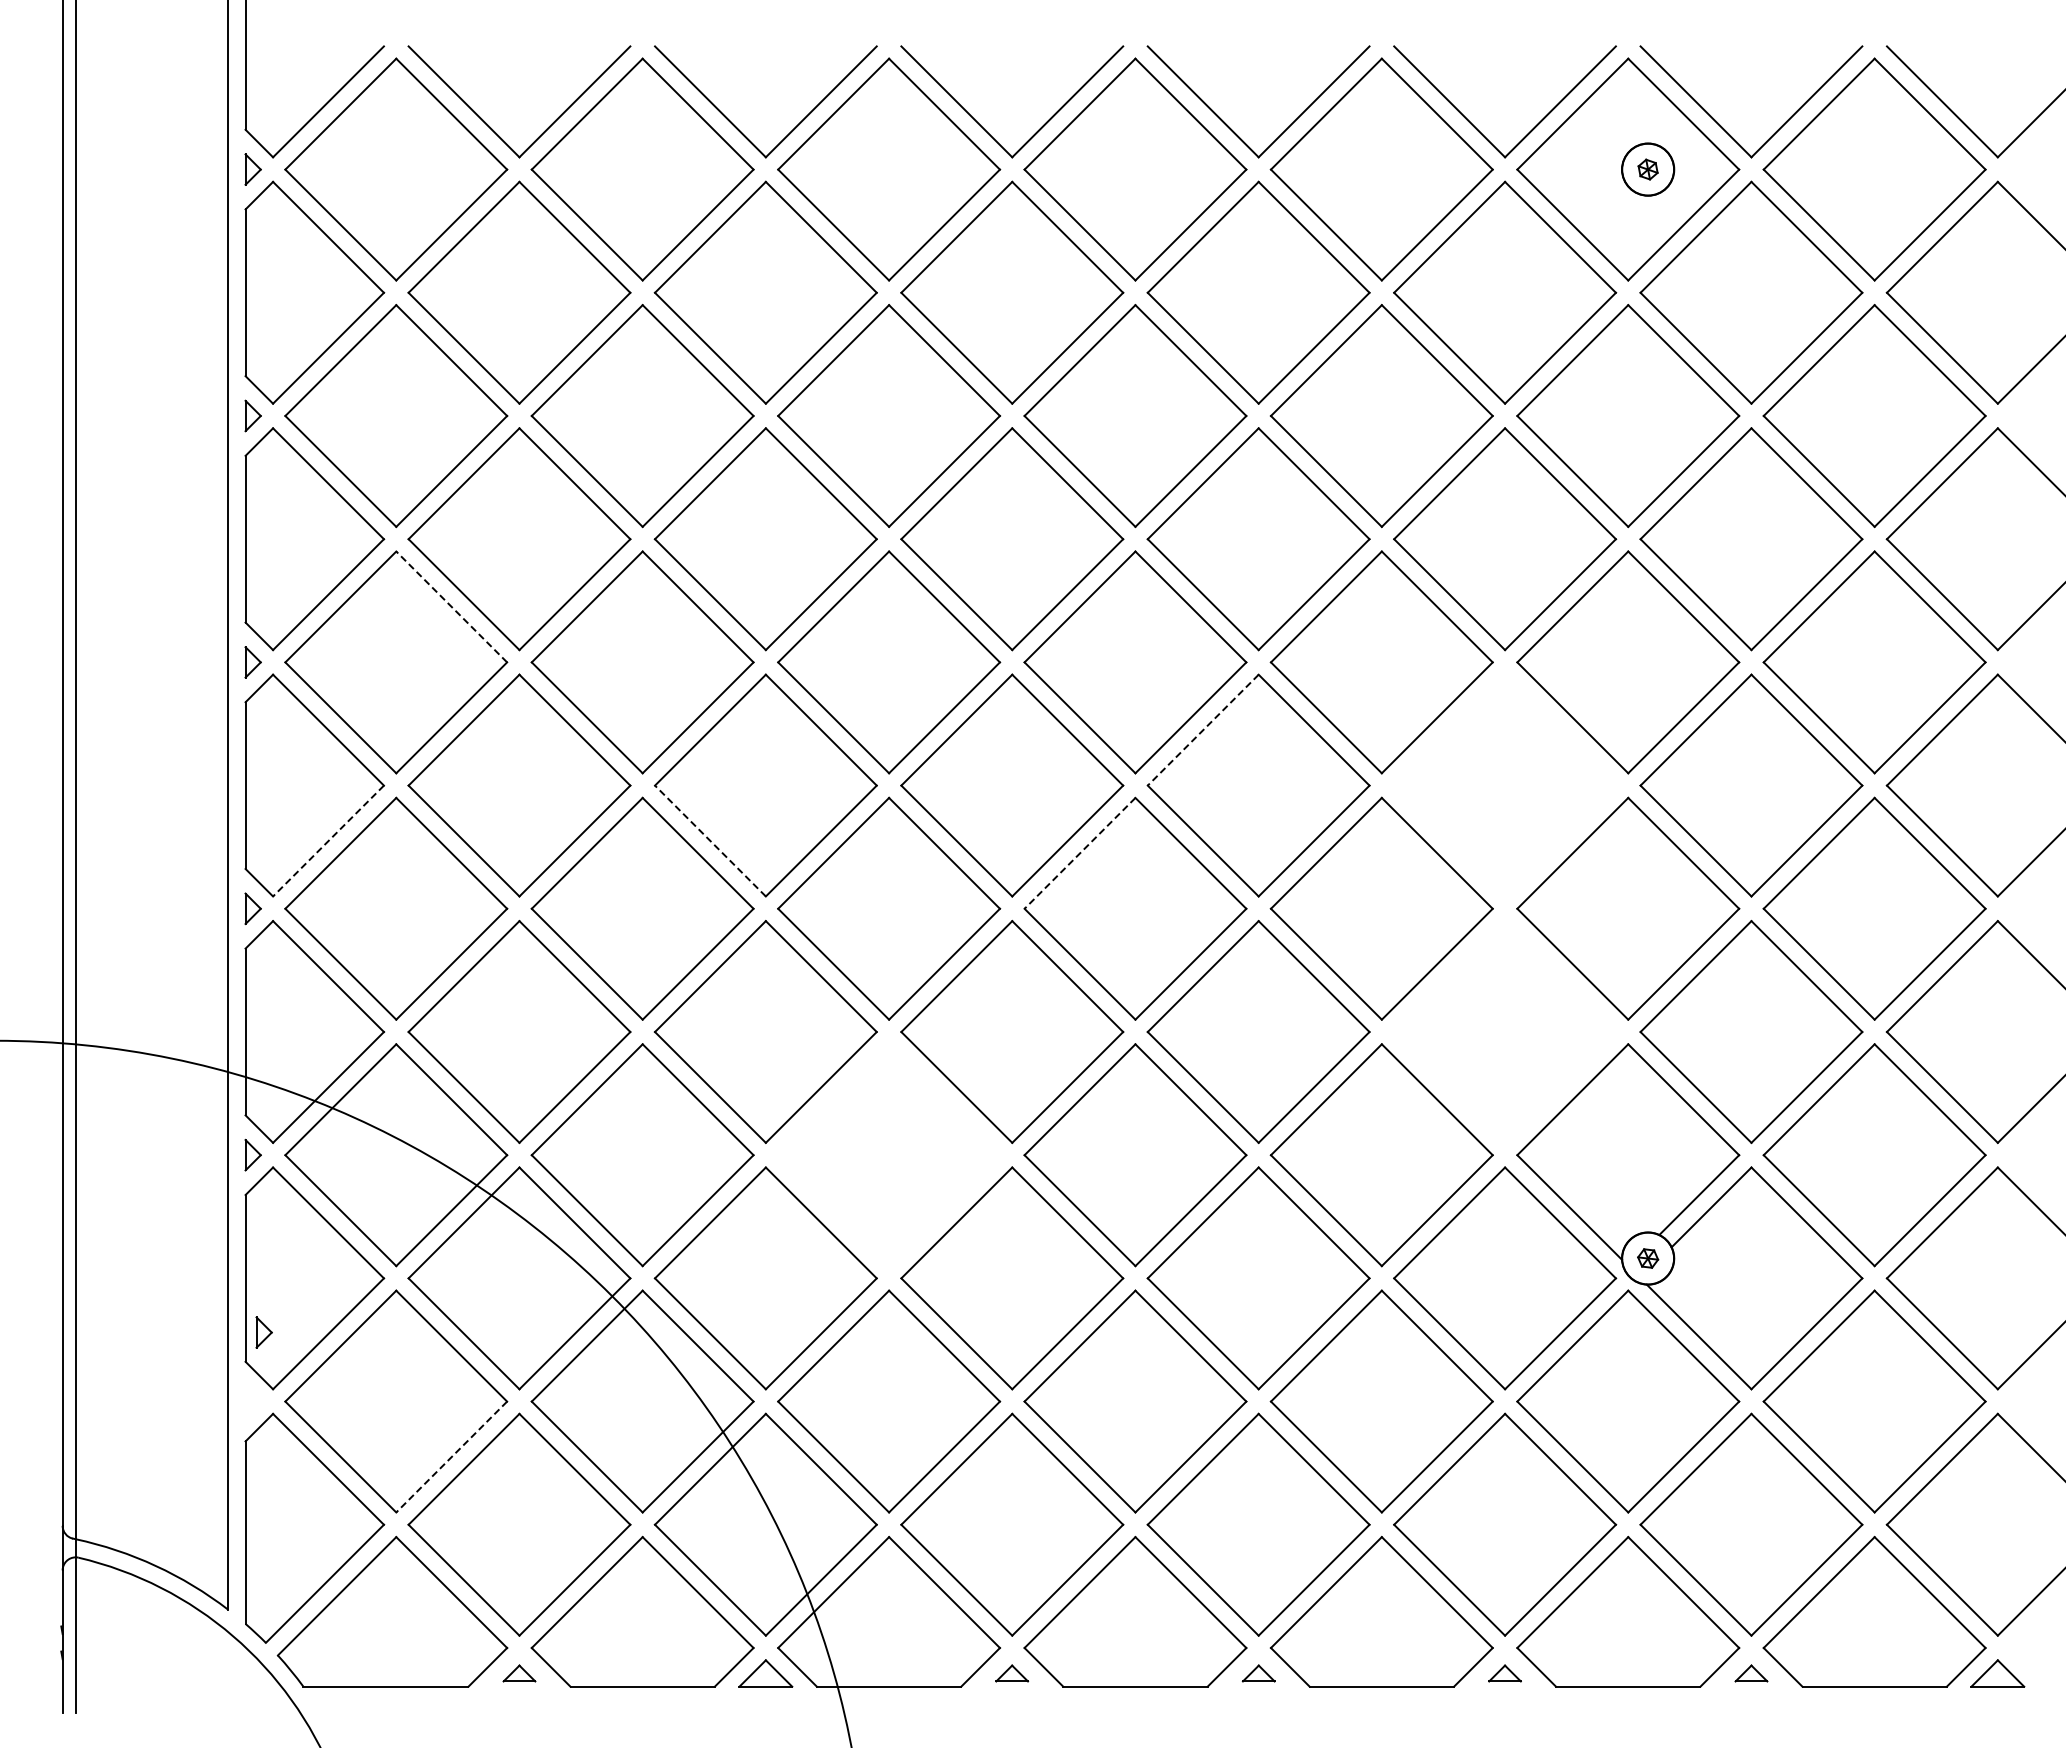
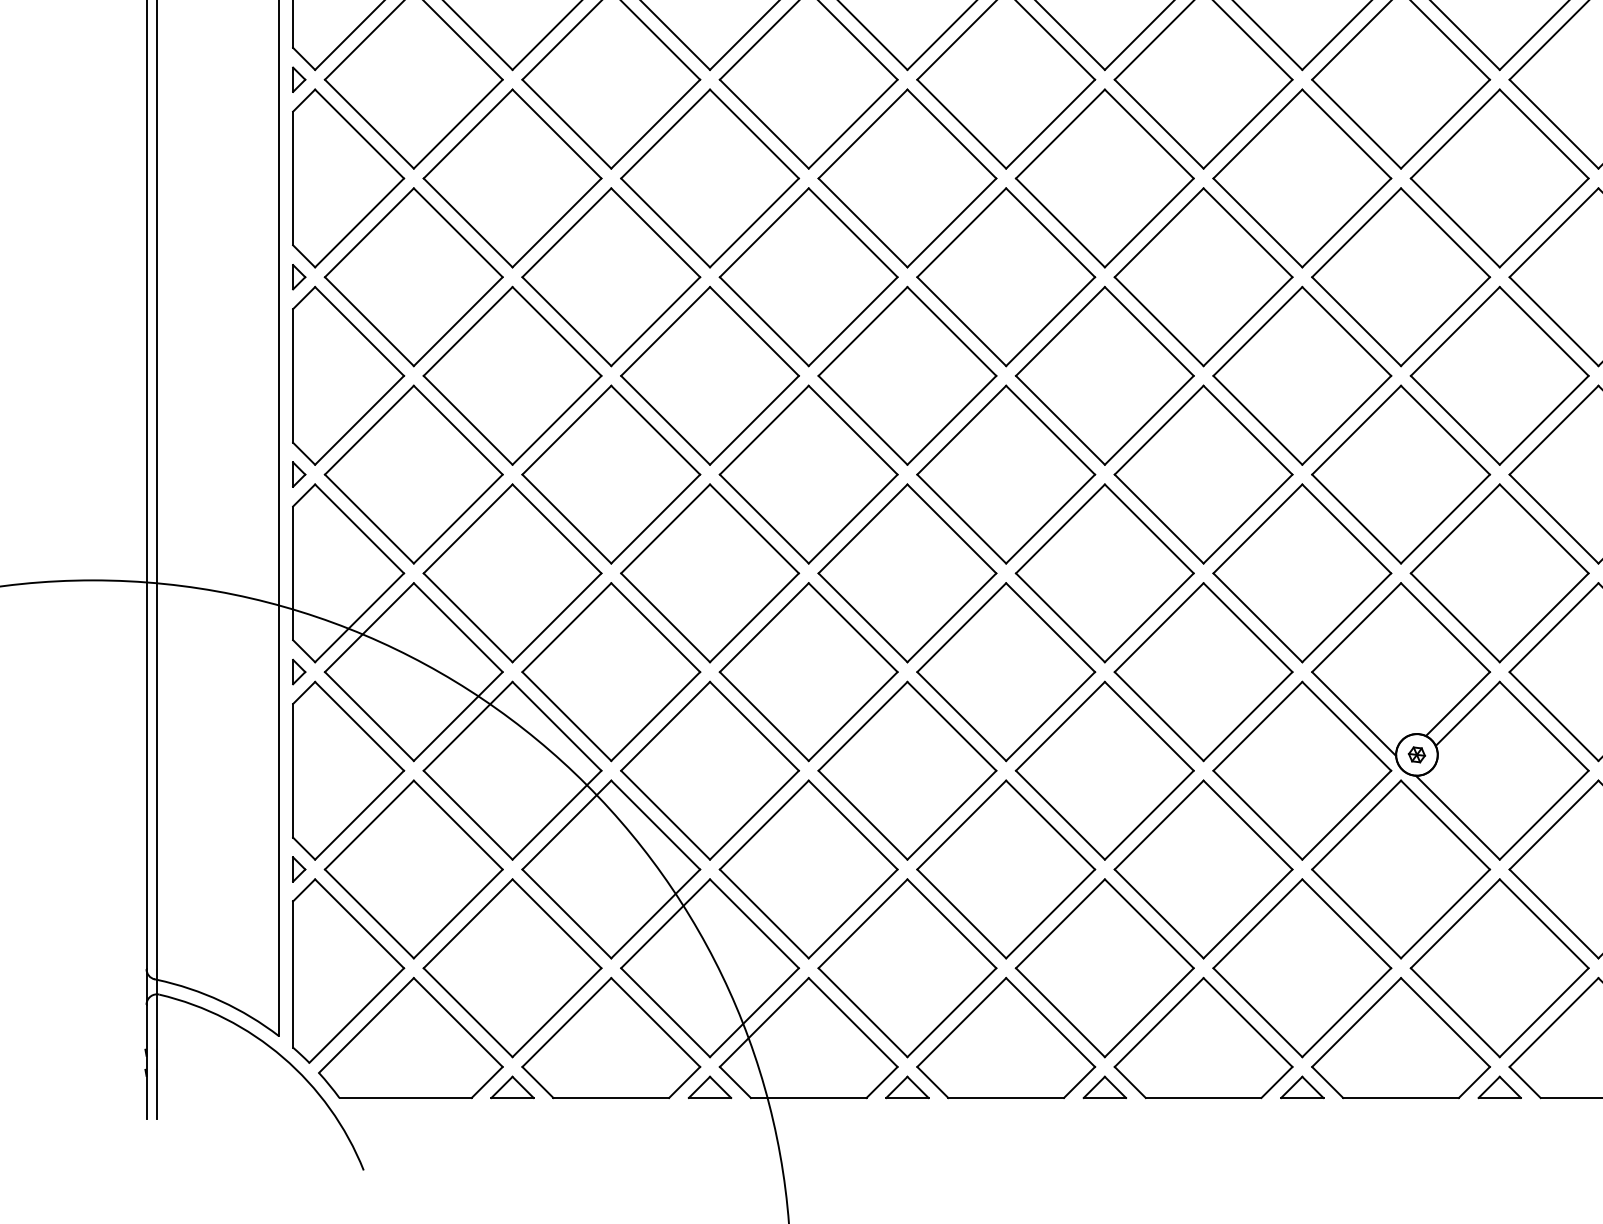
line: (451, 606) -> (458, 232), dashed -> solid
line: (1202, 730) -> (1059, 331), dashed -> solid
part: (1505, 785) -> (1302, 375), added
line: (710, 840) -> (665, 419), dashed -> solid
line: (328, 841) -> (359, 420), dashed -> solid
line: (1079, 853) -> (961, 430), dashed -> solid
part: (1504, 1031) -> (1301, 572), added
part: (889, 1155) -> (809, 672), added
part: (263, 1332) -> (298, 869), moved
line: (451, 1457) -> (458, 914), dashed -> solid
part: (519, 1673) -> (512, 1087), size x1.67
part: (1011, 1673) -> (906, 1087), size x1.67
part: (1258, 1673) -> (1104, 1087), size x1.67
part: (1504, 1673) -> (1301, 1087), size x1.67
part: (1751, 1673) -> (1499, 1087), size x1.67

